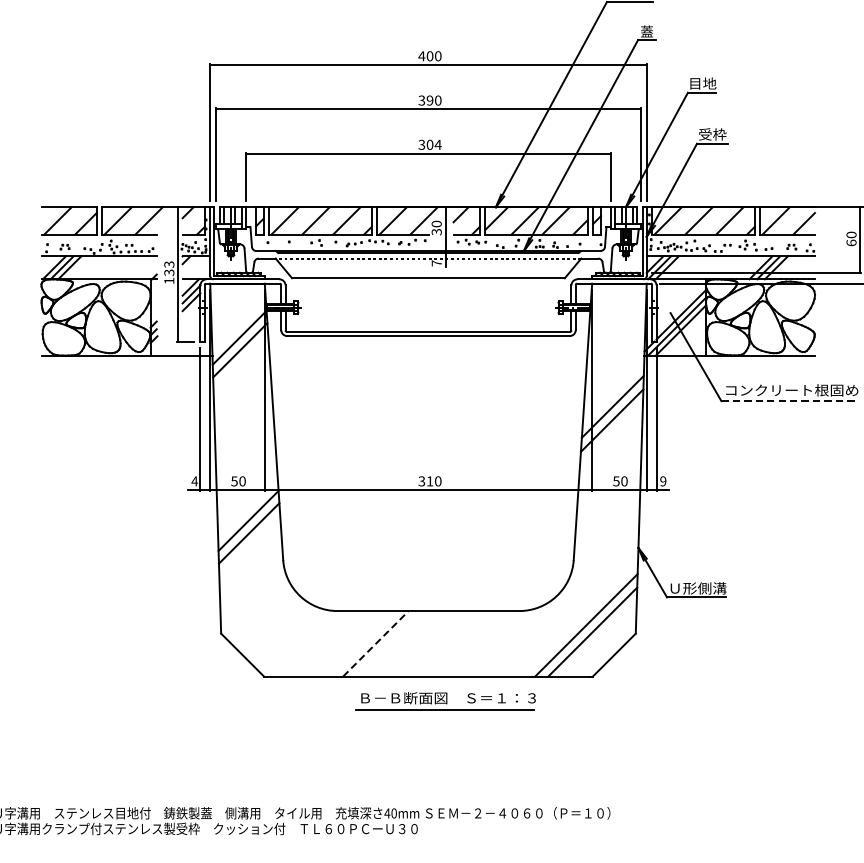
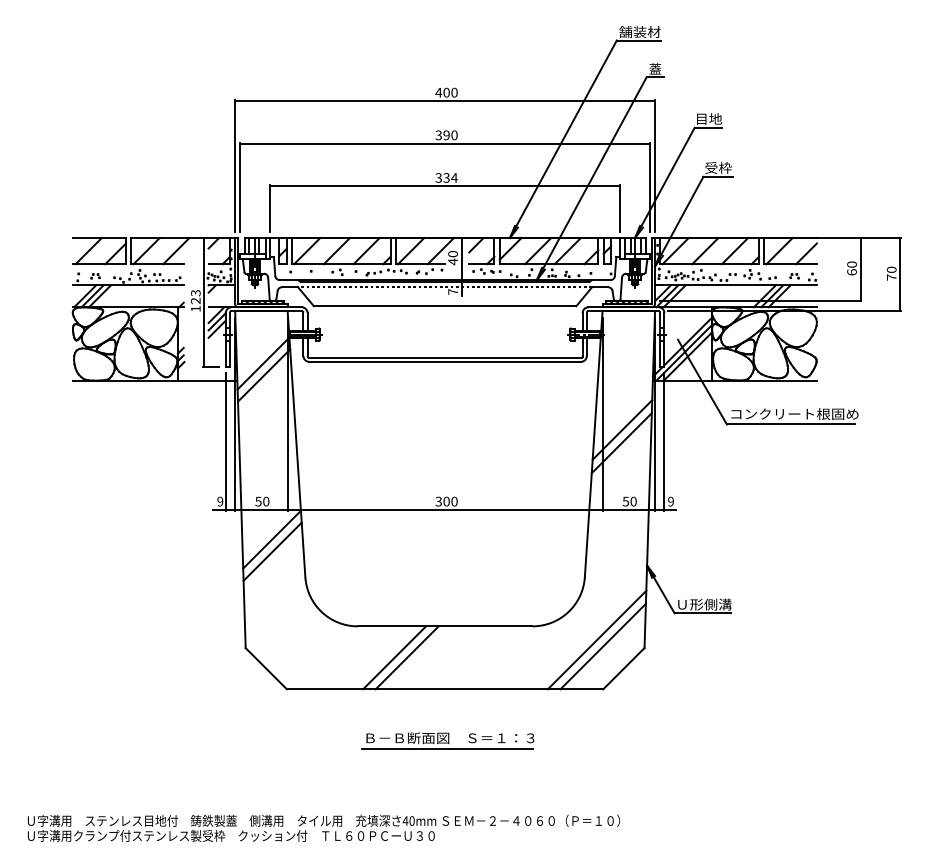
text: (429, 144) -> (446, 177), 304 -> 334
text: (436, 231) -> (452, 261), 30 -> 40
text: (170, 272) -> (196, 300), 133 -> 123
line: (788, 401) -> (791, 424), dashed -> solid
text: (194, 481) -> (220, 501), 4 -> 9
text: (429, 481) -> (446, 501), 310 -> 300
line: (375, 643) -> (394, 657), dashed -> solid
line: (388, 643) -> (406, 657), added
part: (445, 700) -> (447, 740), moved

